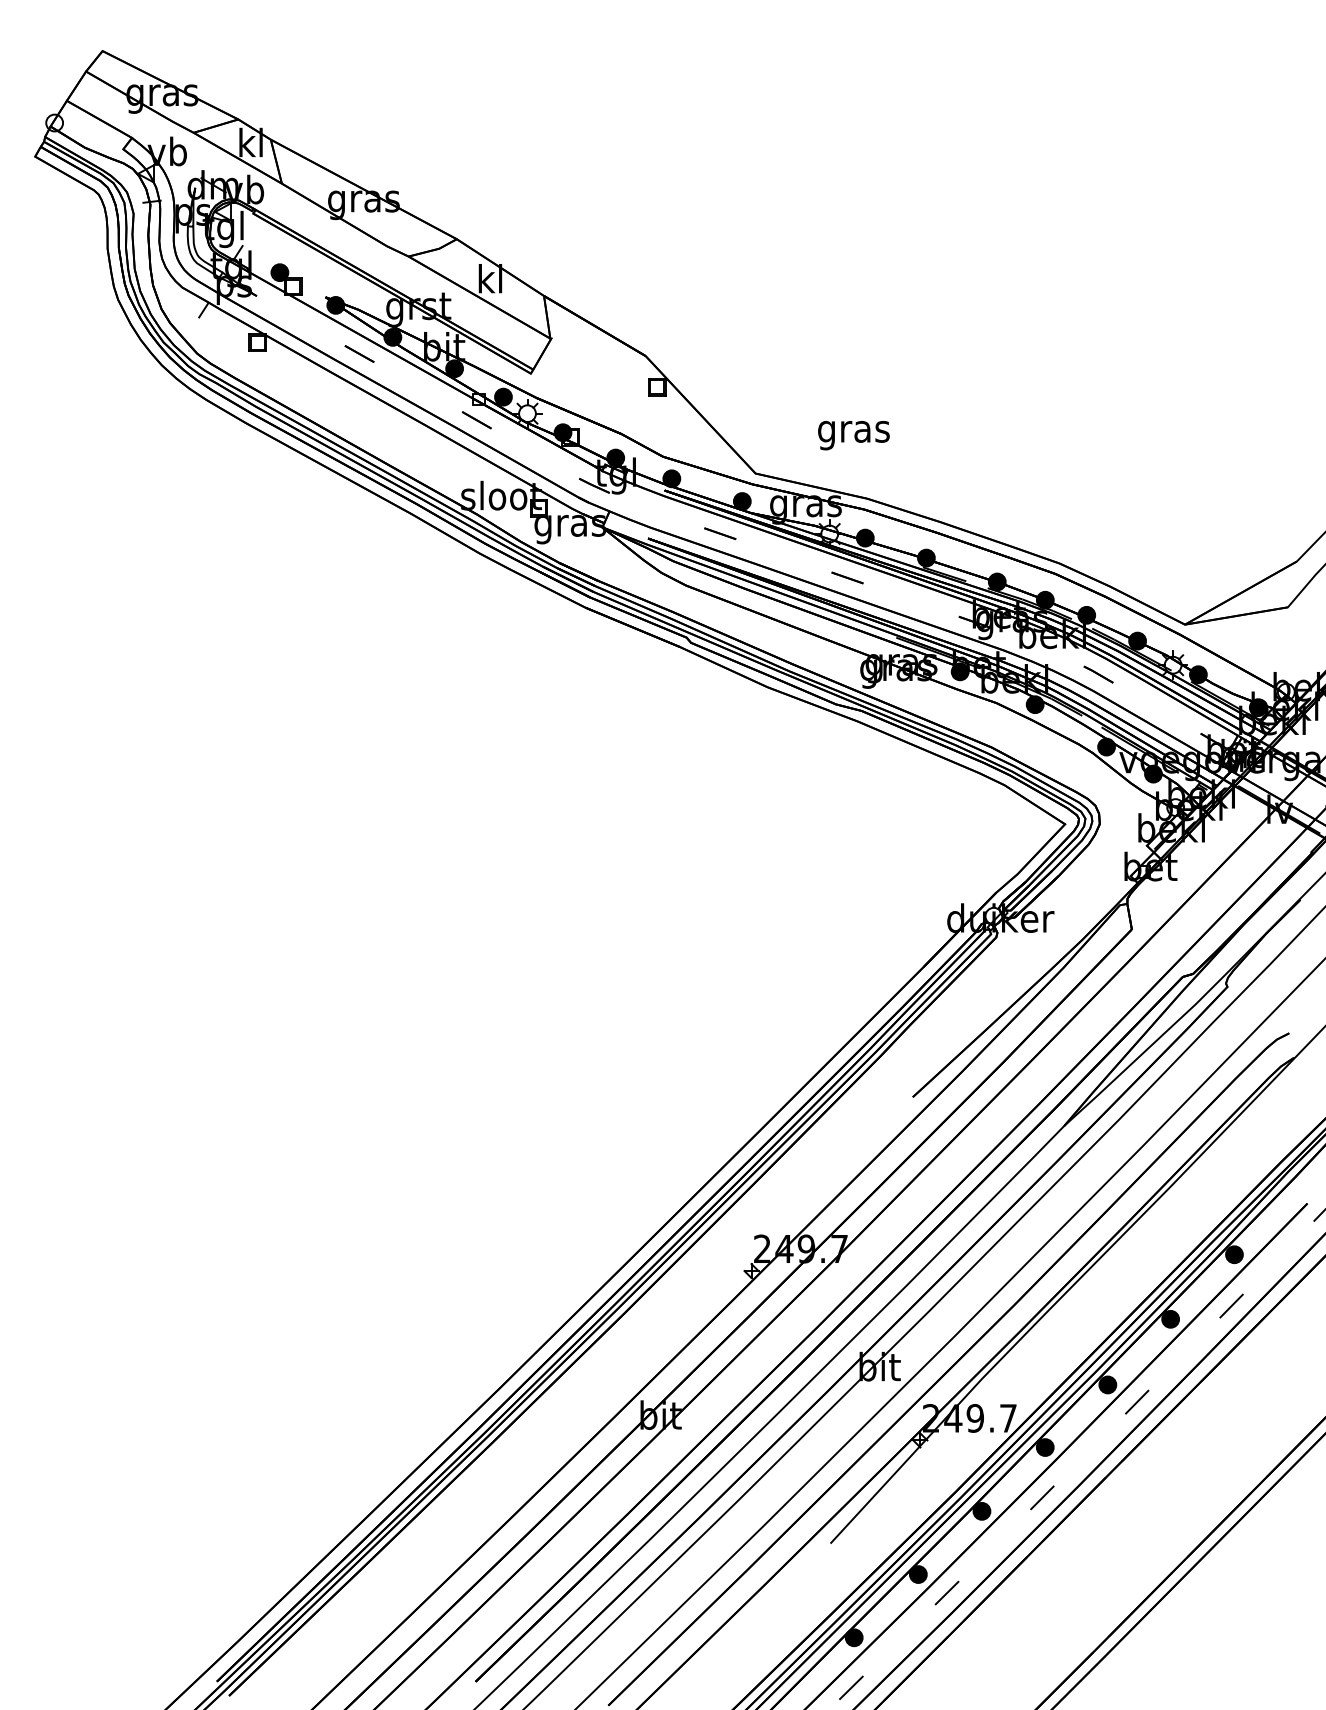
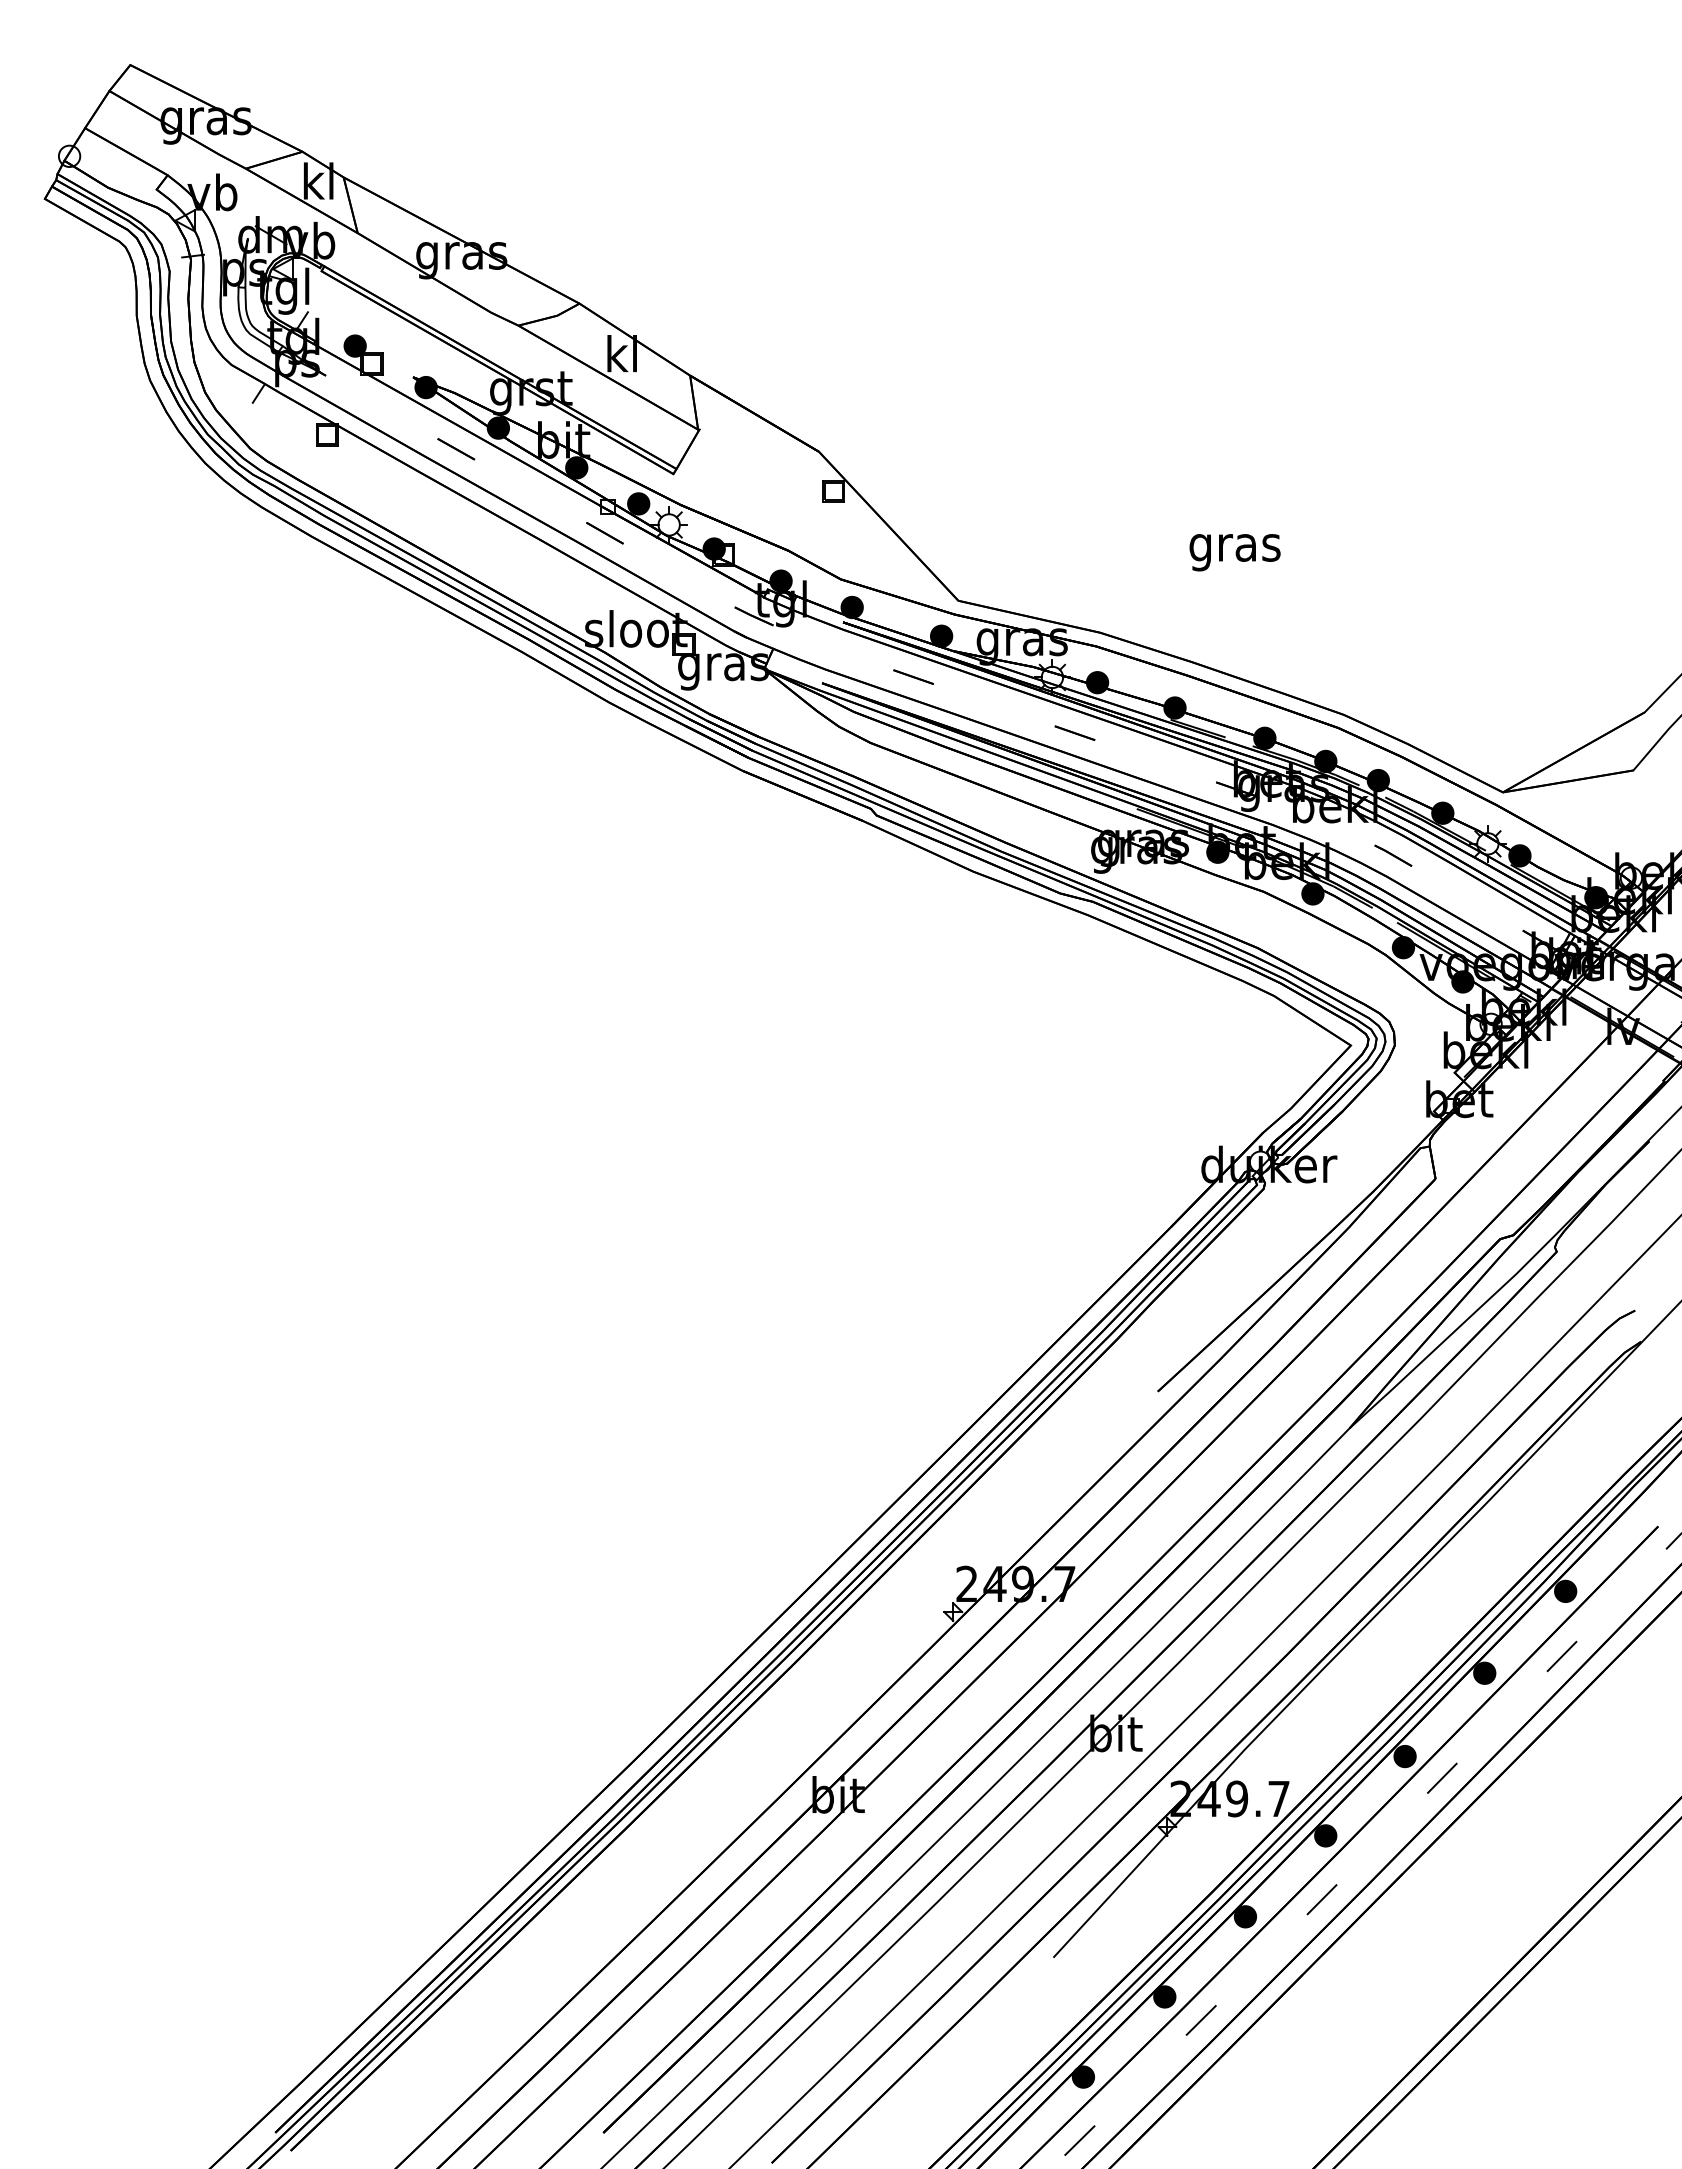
text: (853, 435) -> (1234, 552), moved

